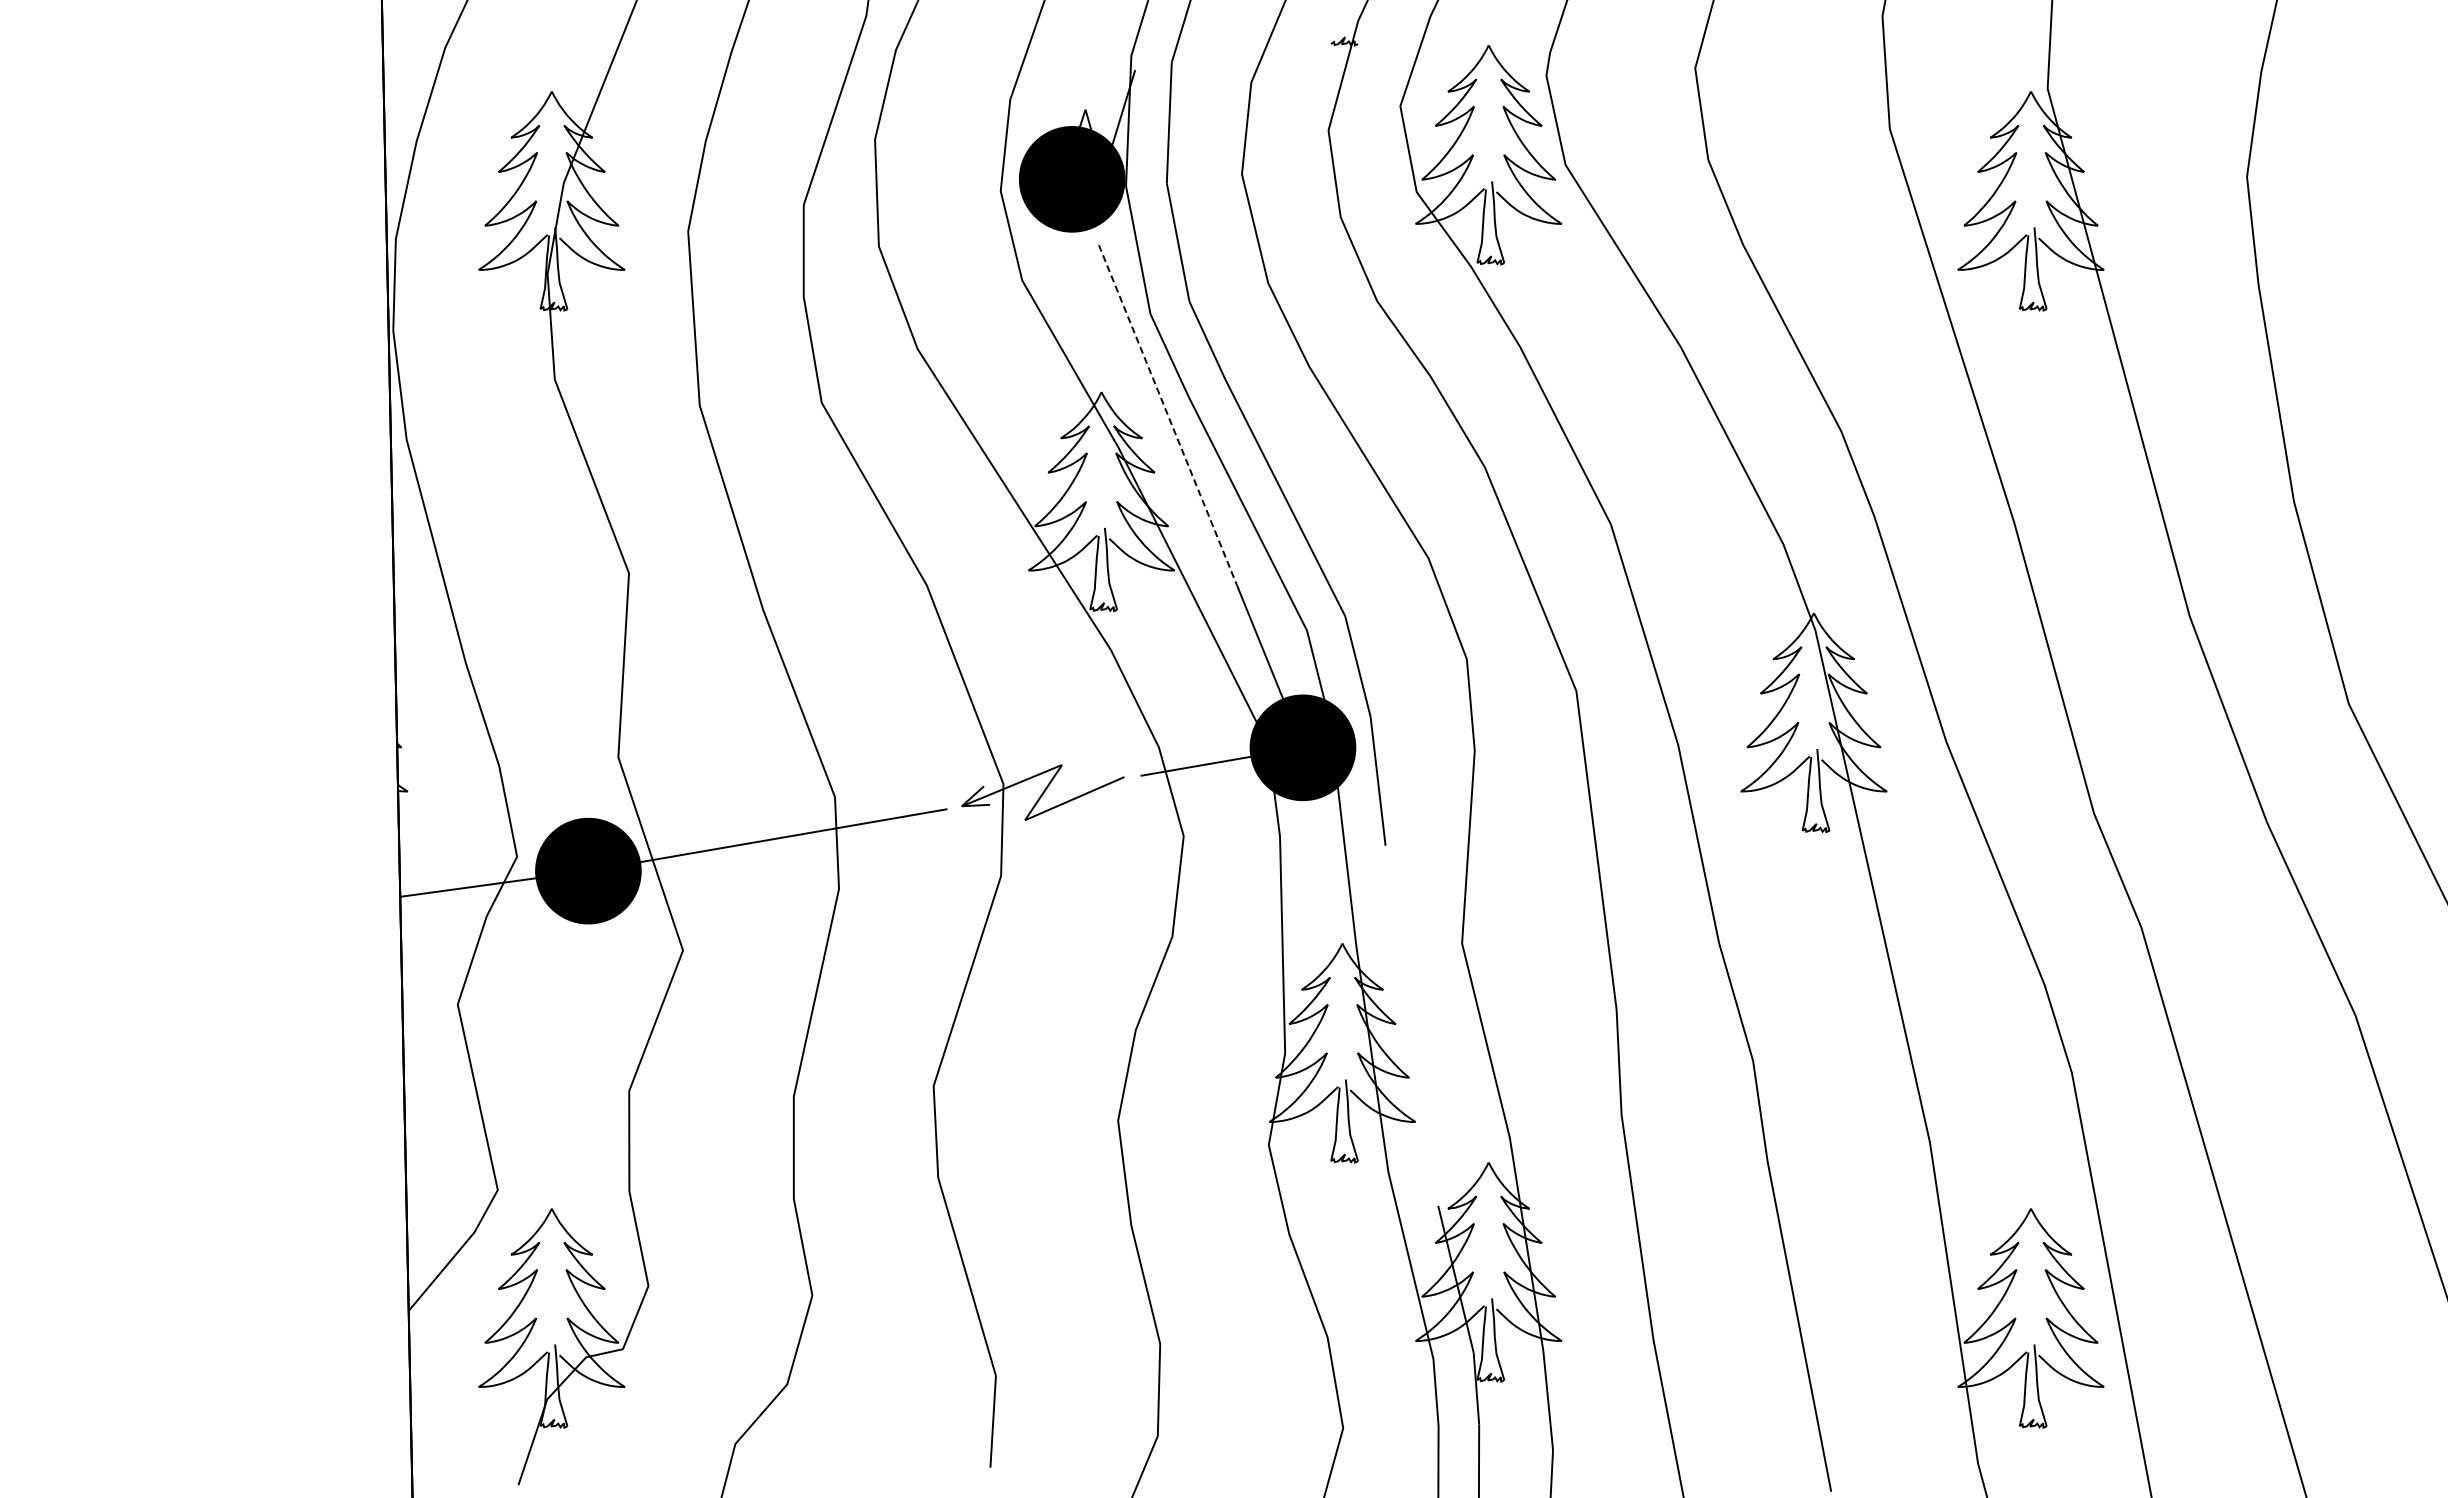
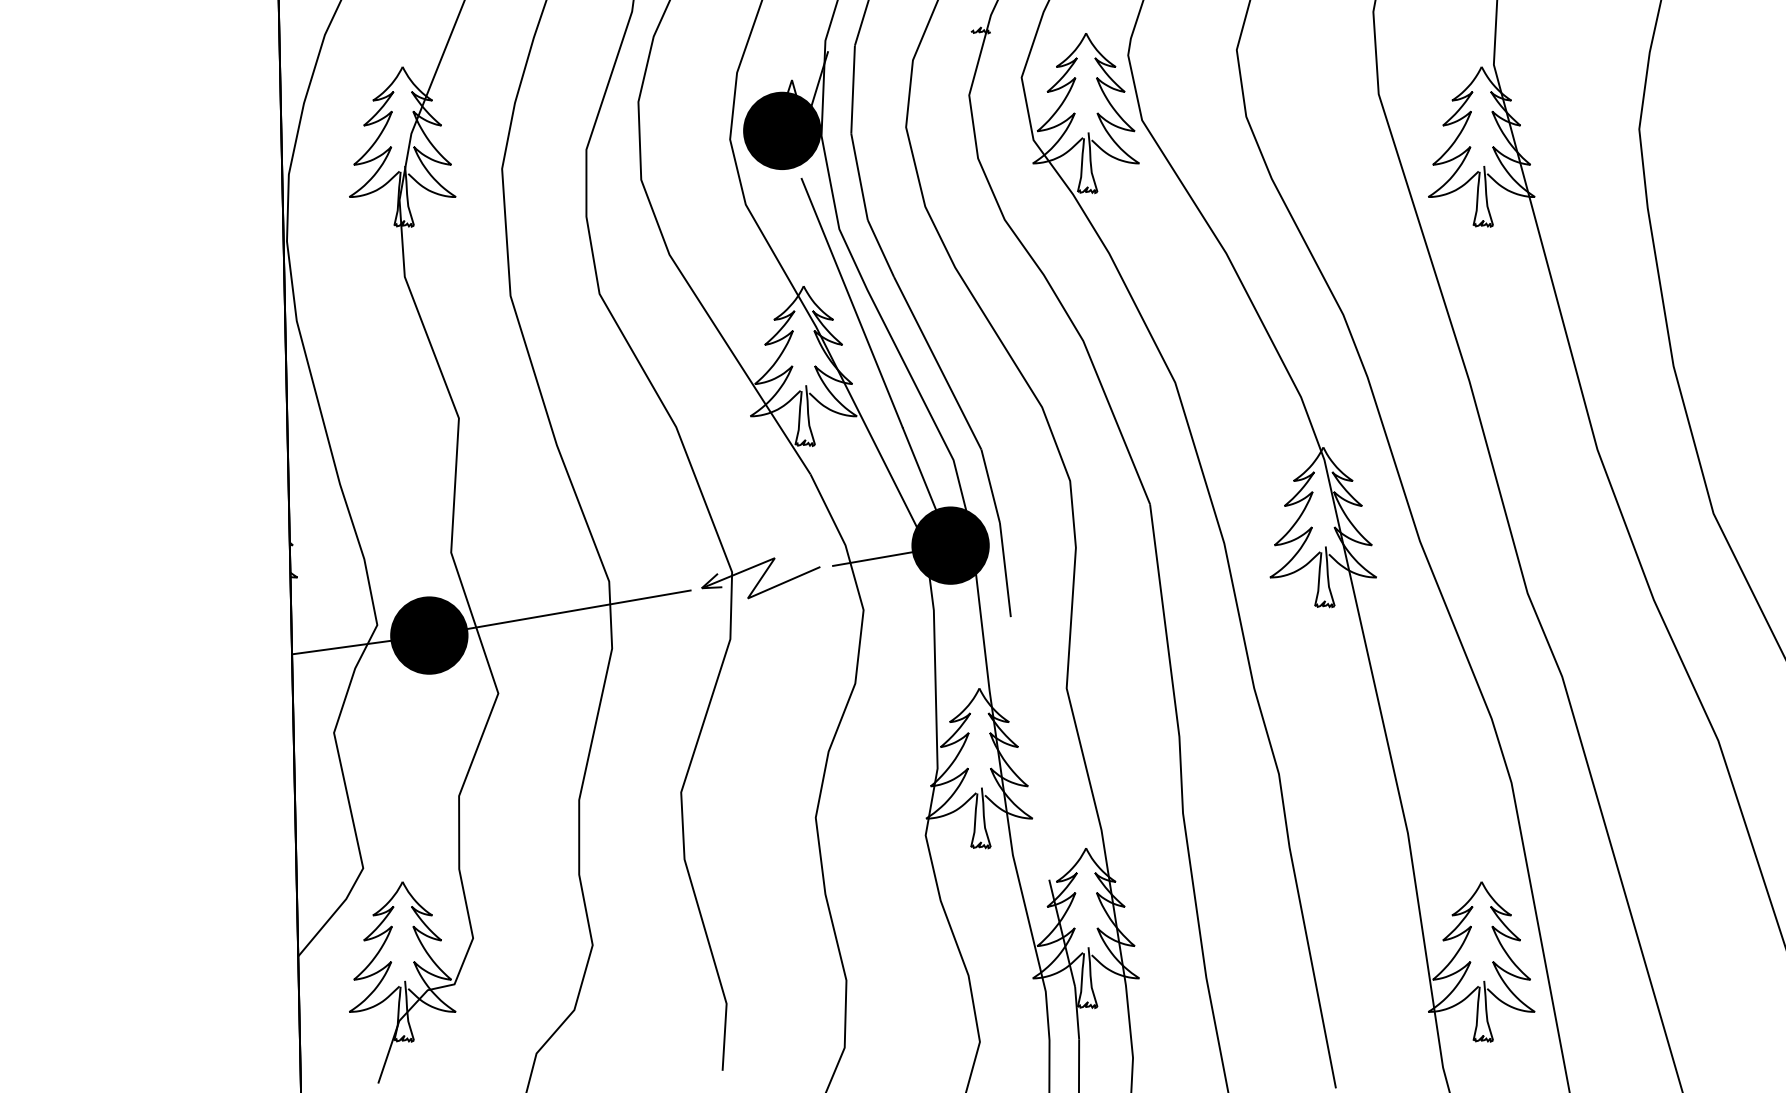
line: (1168, 415) -> (852, 303), dashed -> solid

